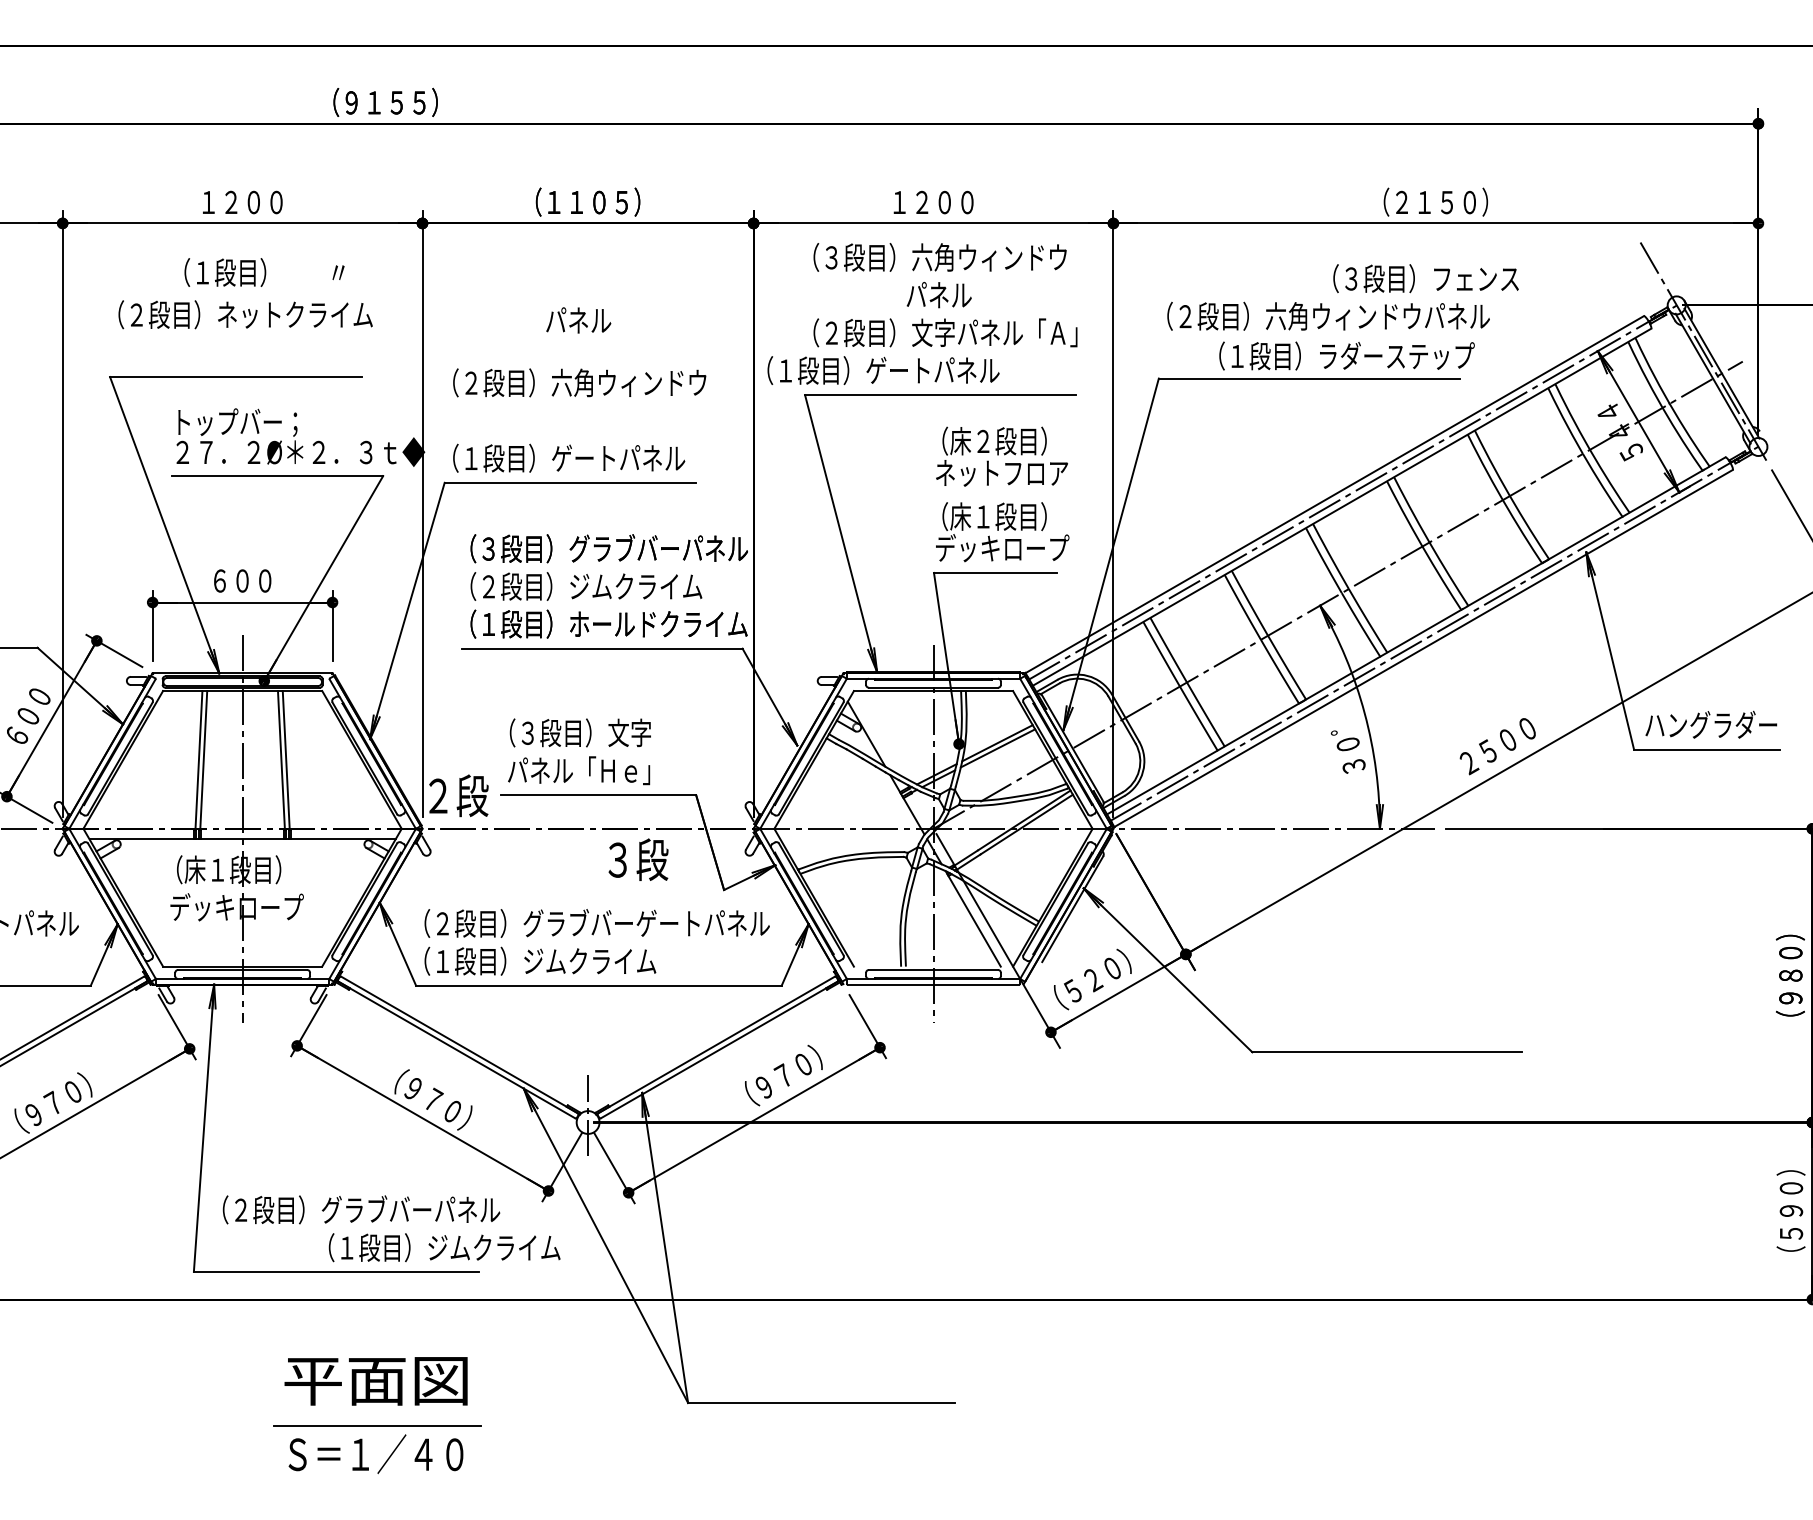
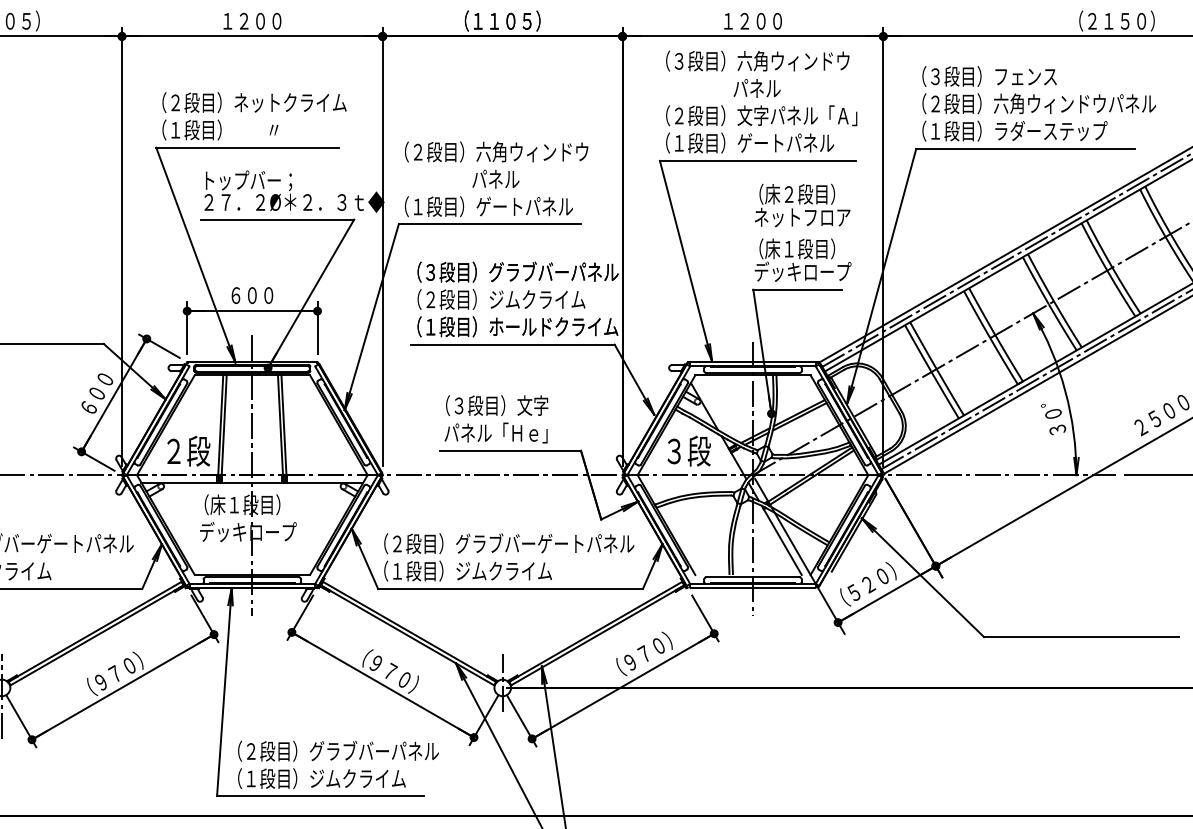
text: (264, 272) -> (220, 130), moved
text: (1425, 278) -> (989, 76), moved
text: (578, 320) -> (495, 179), moved
text: (1346, 355) -> (1014, 130), moved
text: (883, 370) -> (750, 143), moved
text: (458, 795) -> (188, 450), moved
text: (638, 859) -> (689, 450), moved
text: (444, 1247) -> (321, 778), moved

